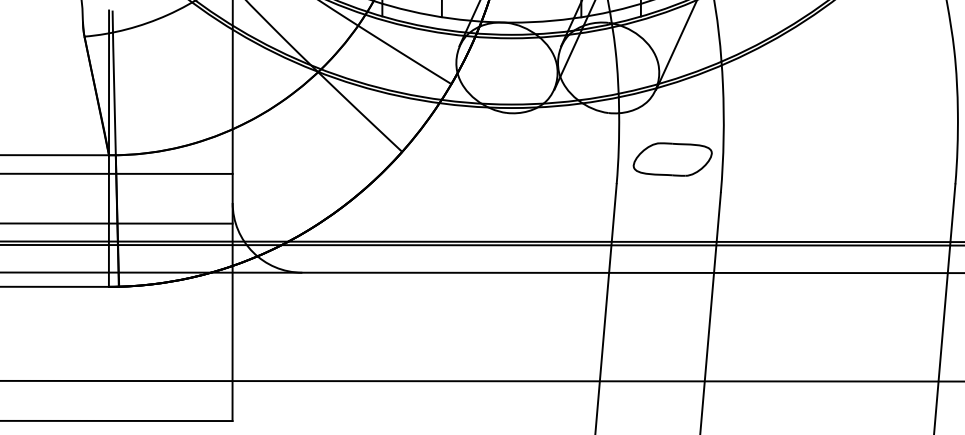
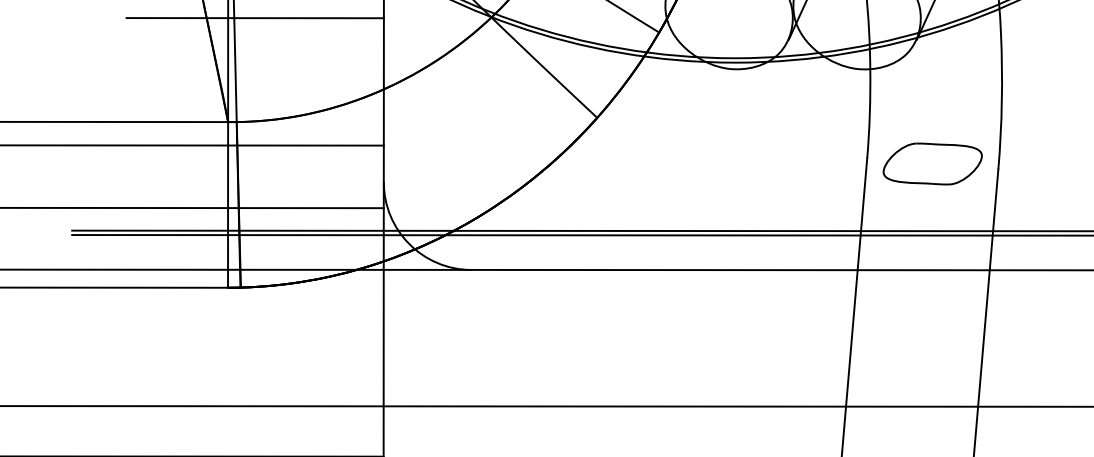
line: (130, 72) -> (255, 17), added
part: (672, 159) -> (932, 163), moved

